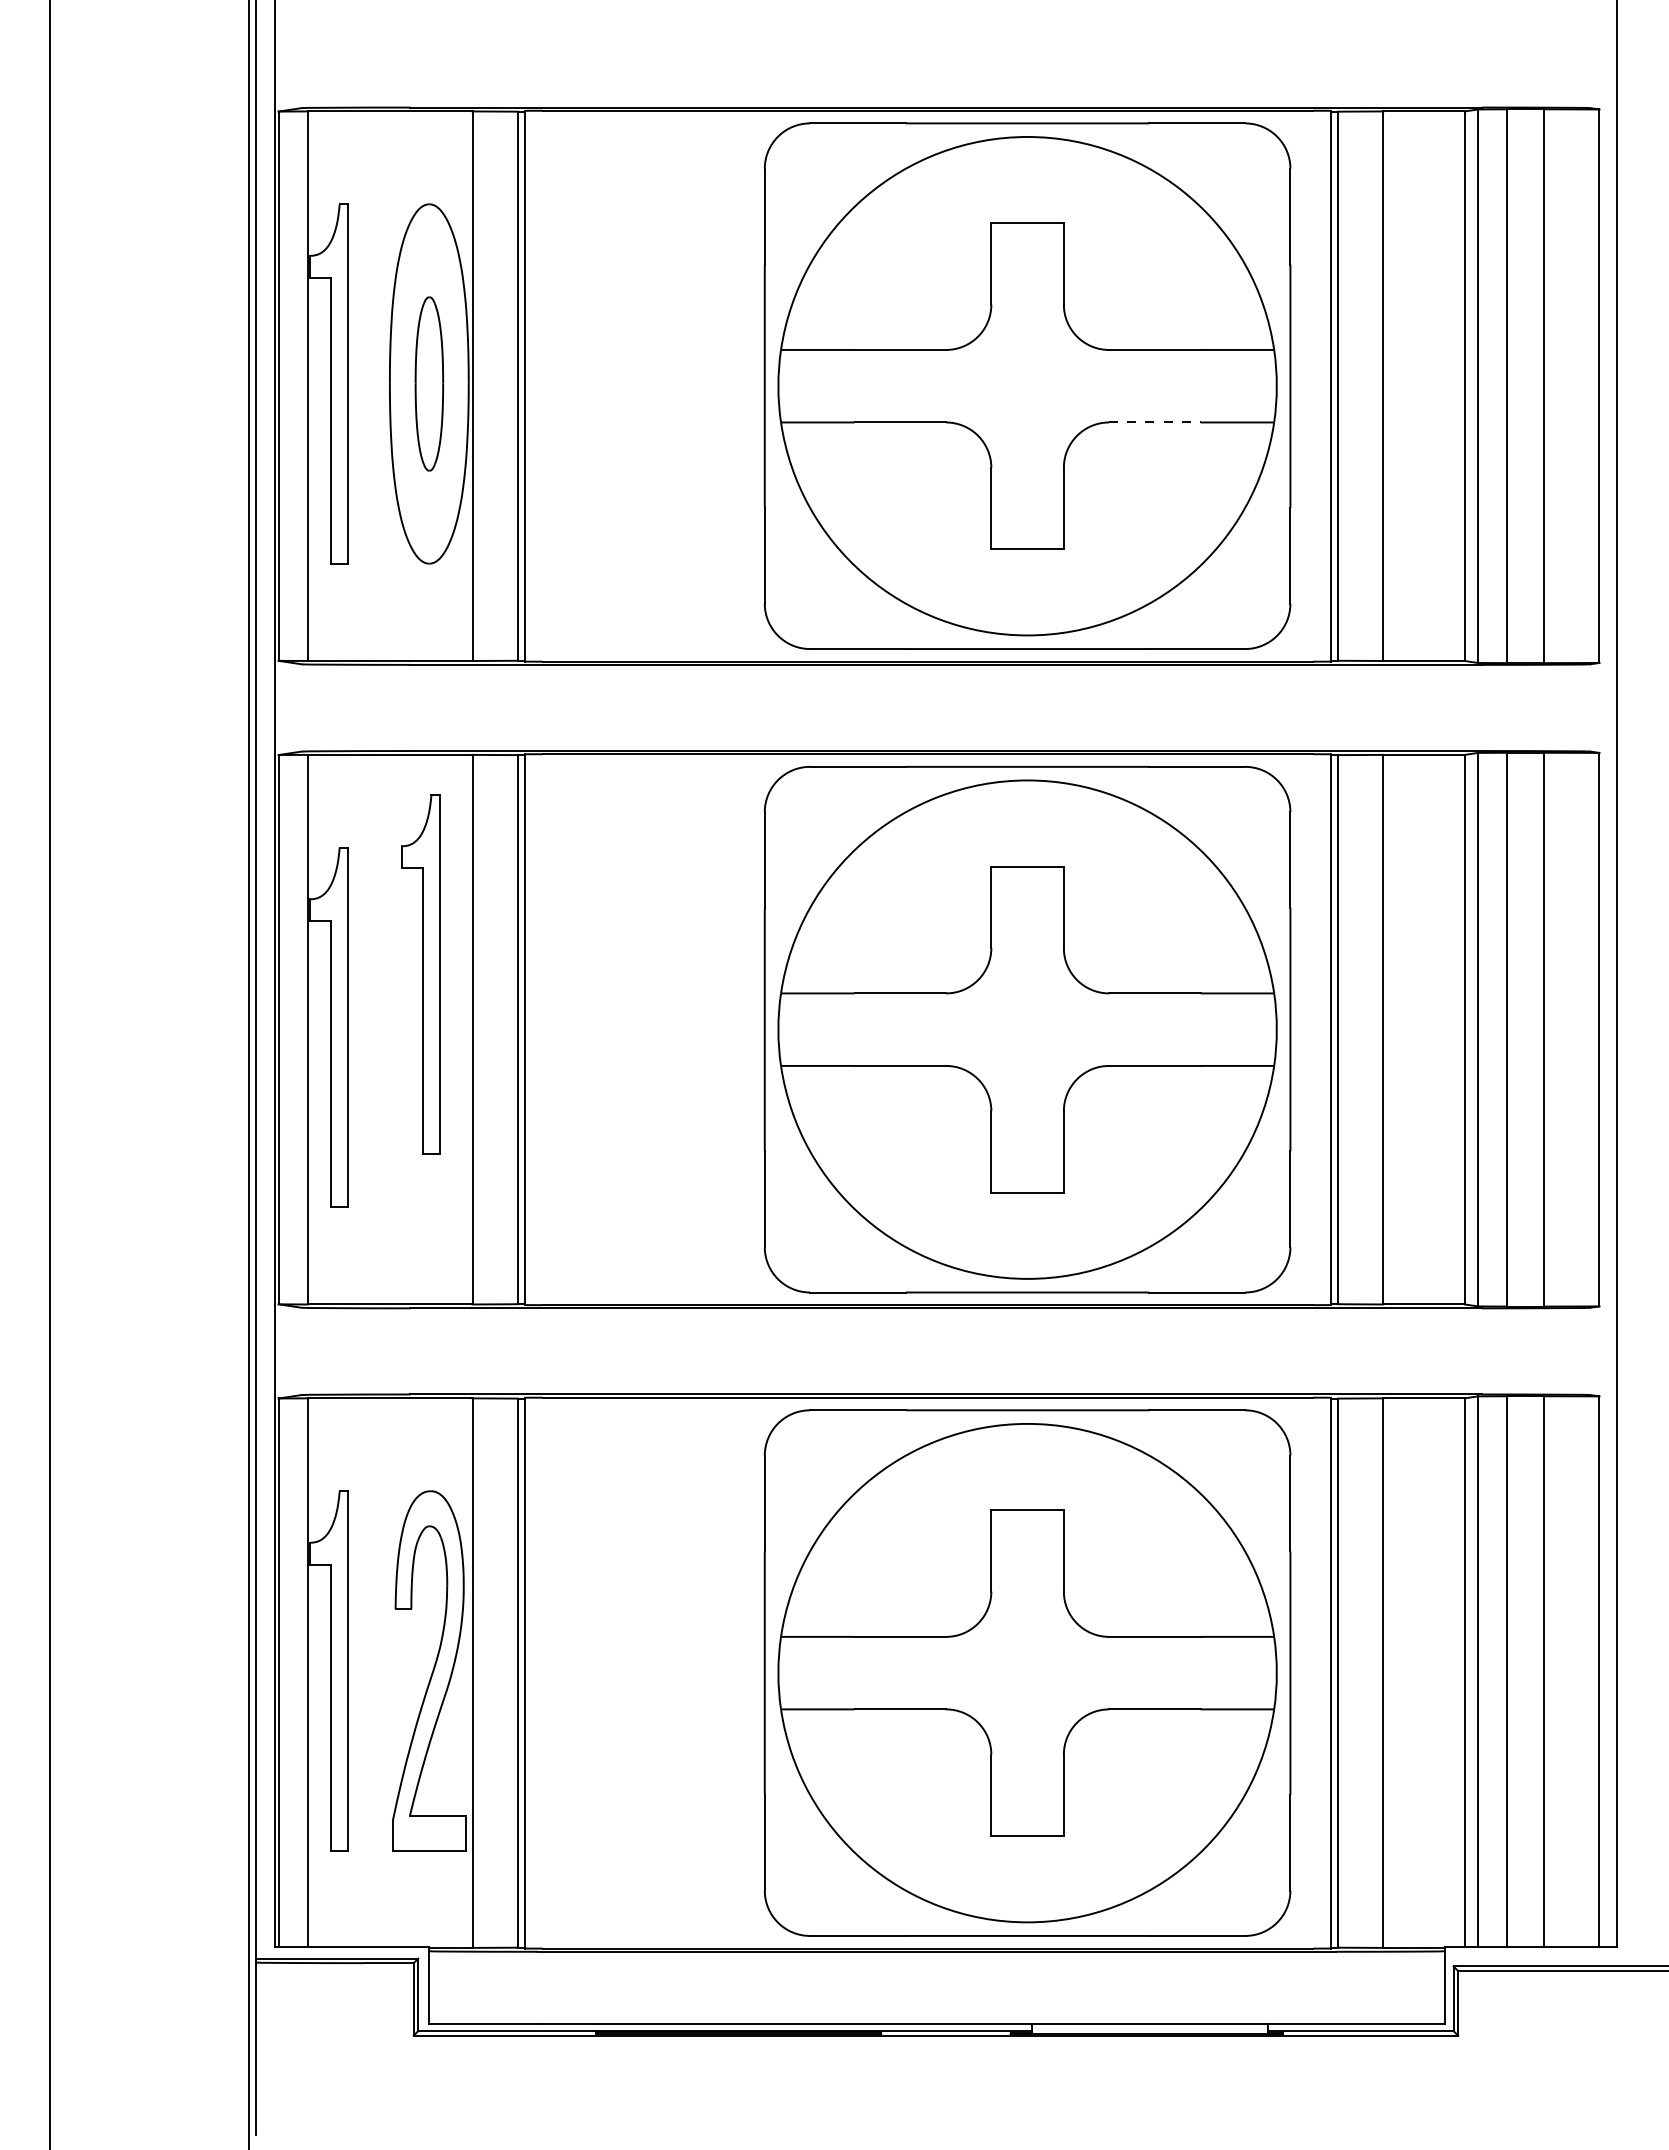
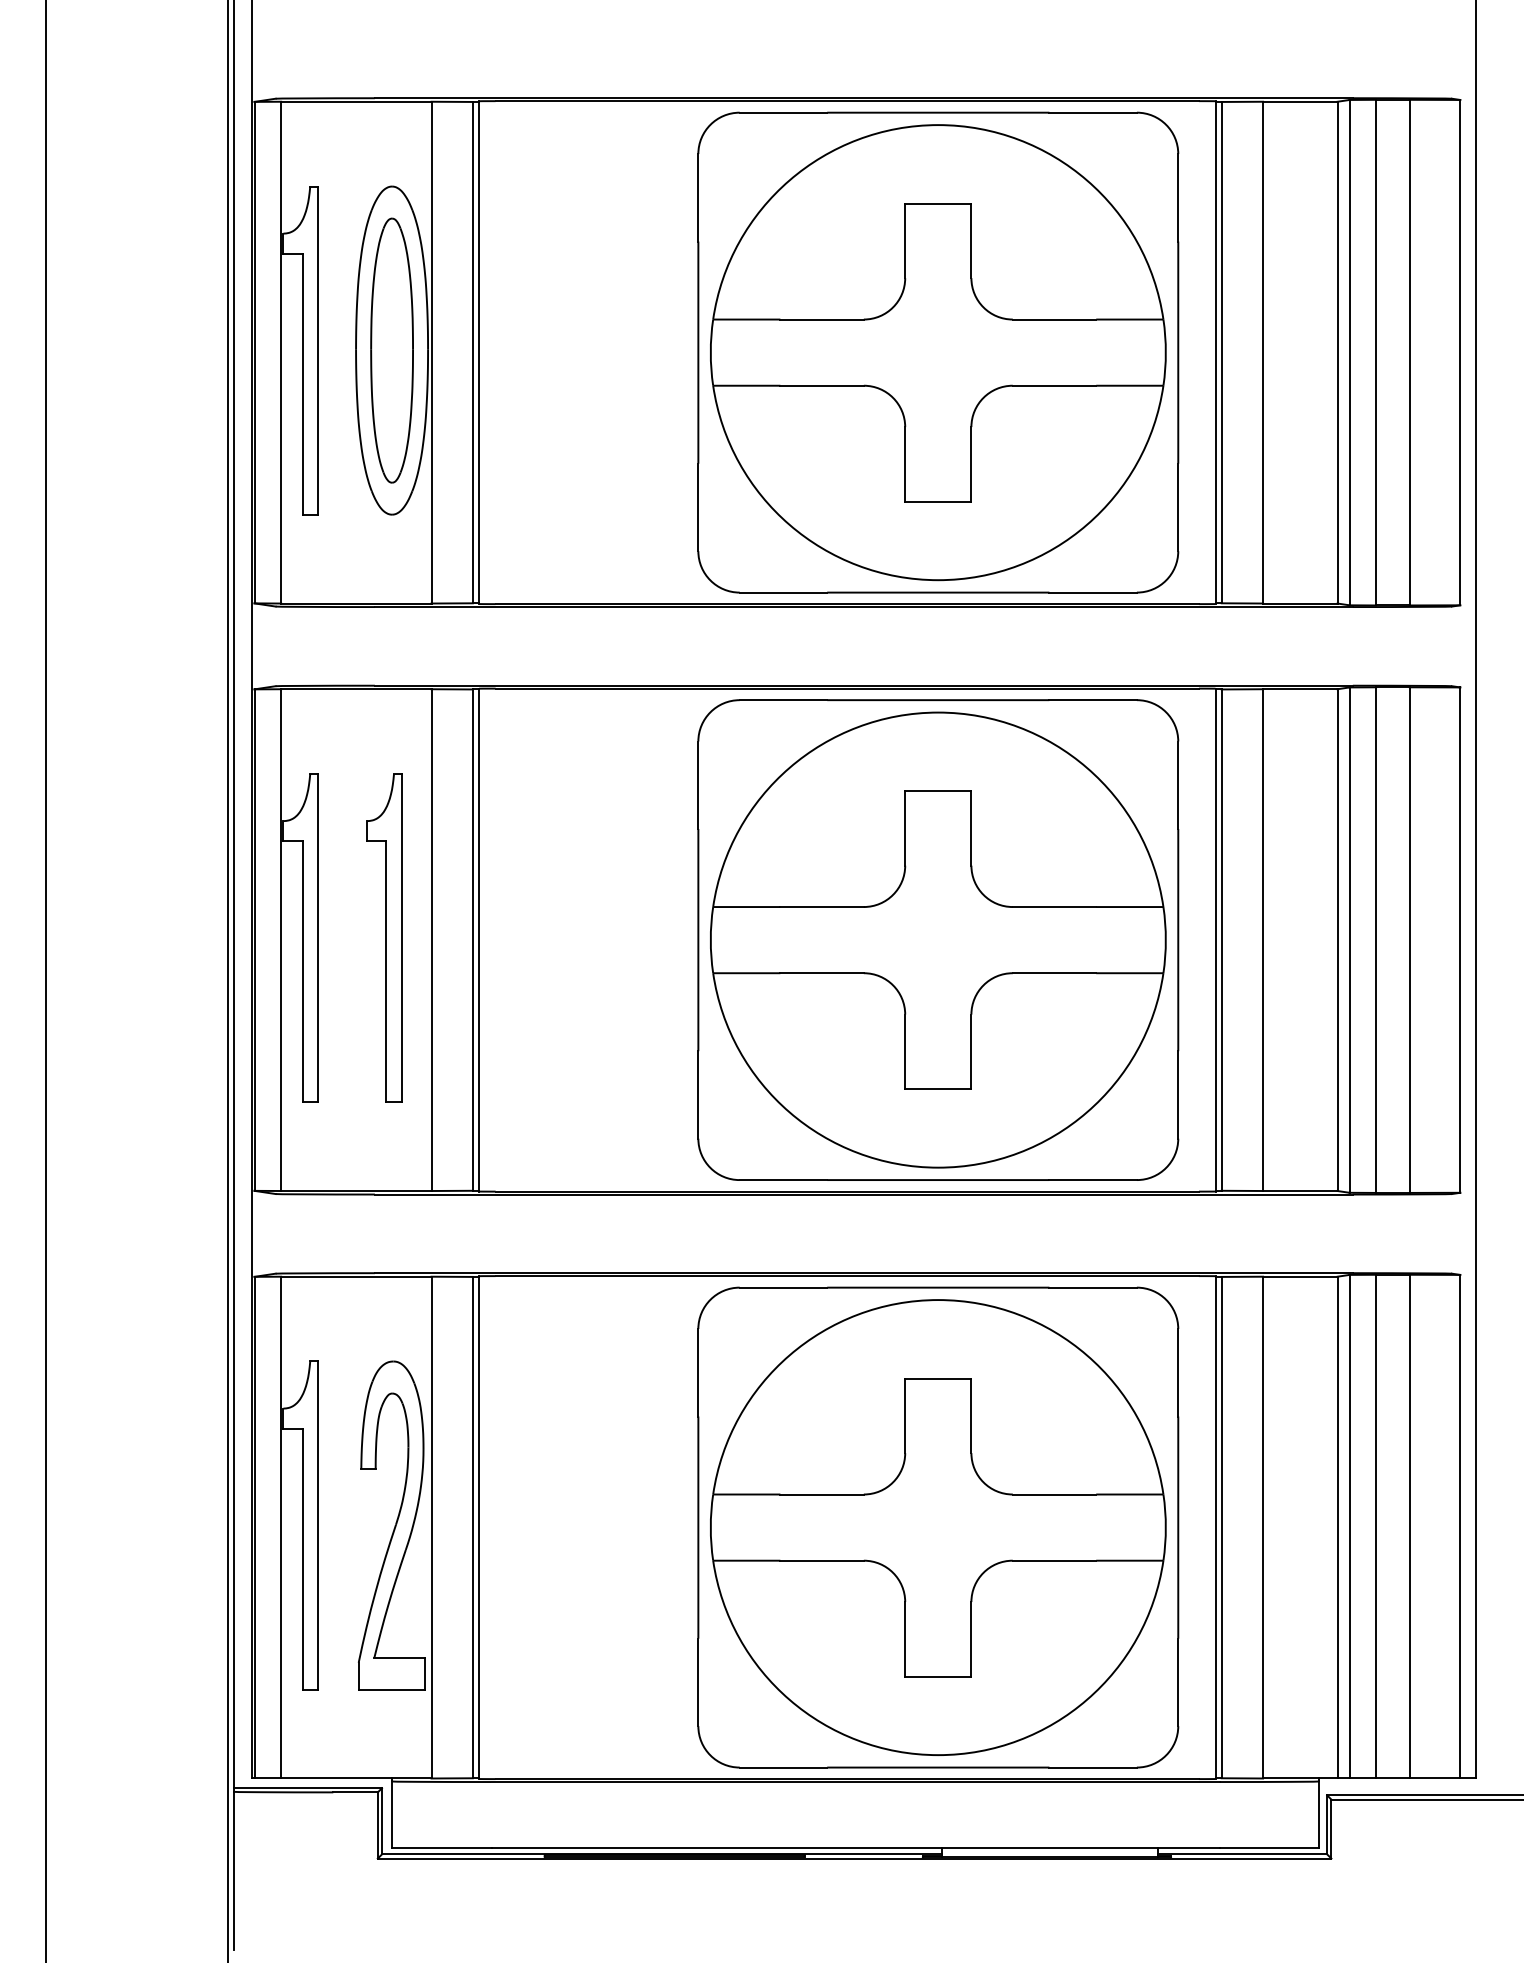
part: (429, 383) -> (392, 350), size x1.67
line: (1154, 422) -> (1054, 385), dashed -> solid
part: (420, 974) -> (384, 938), moved

